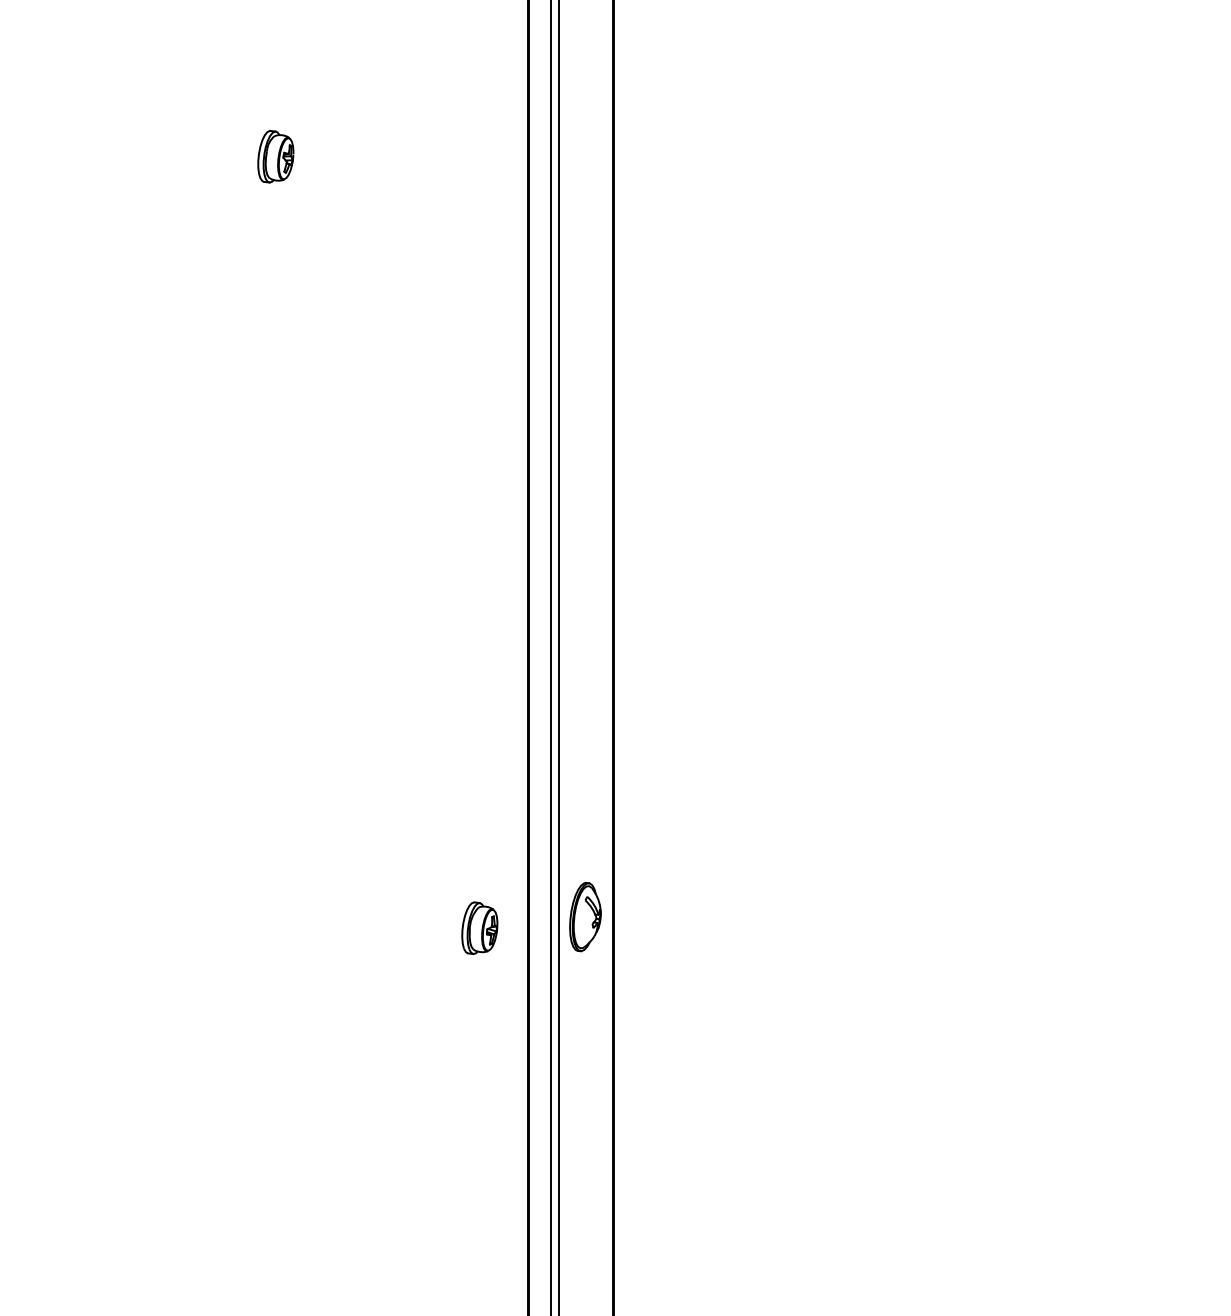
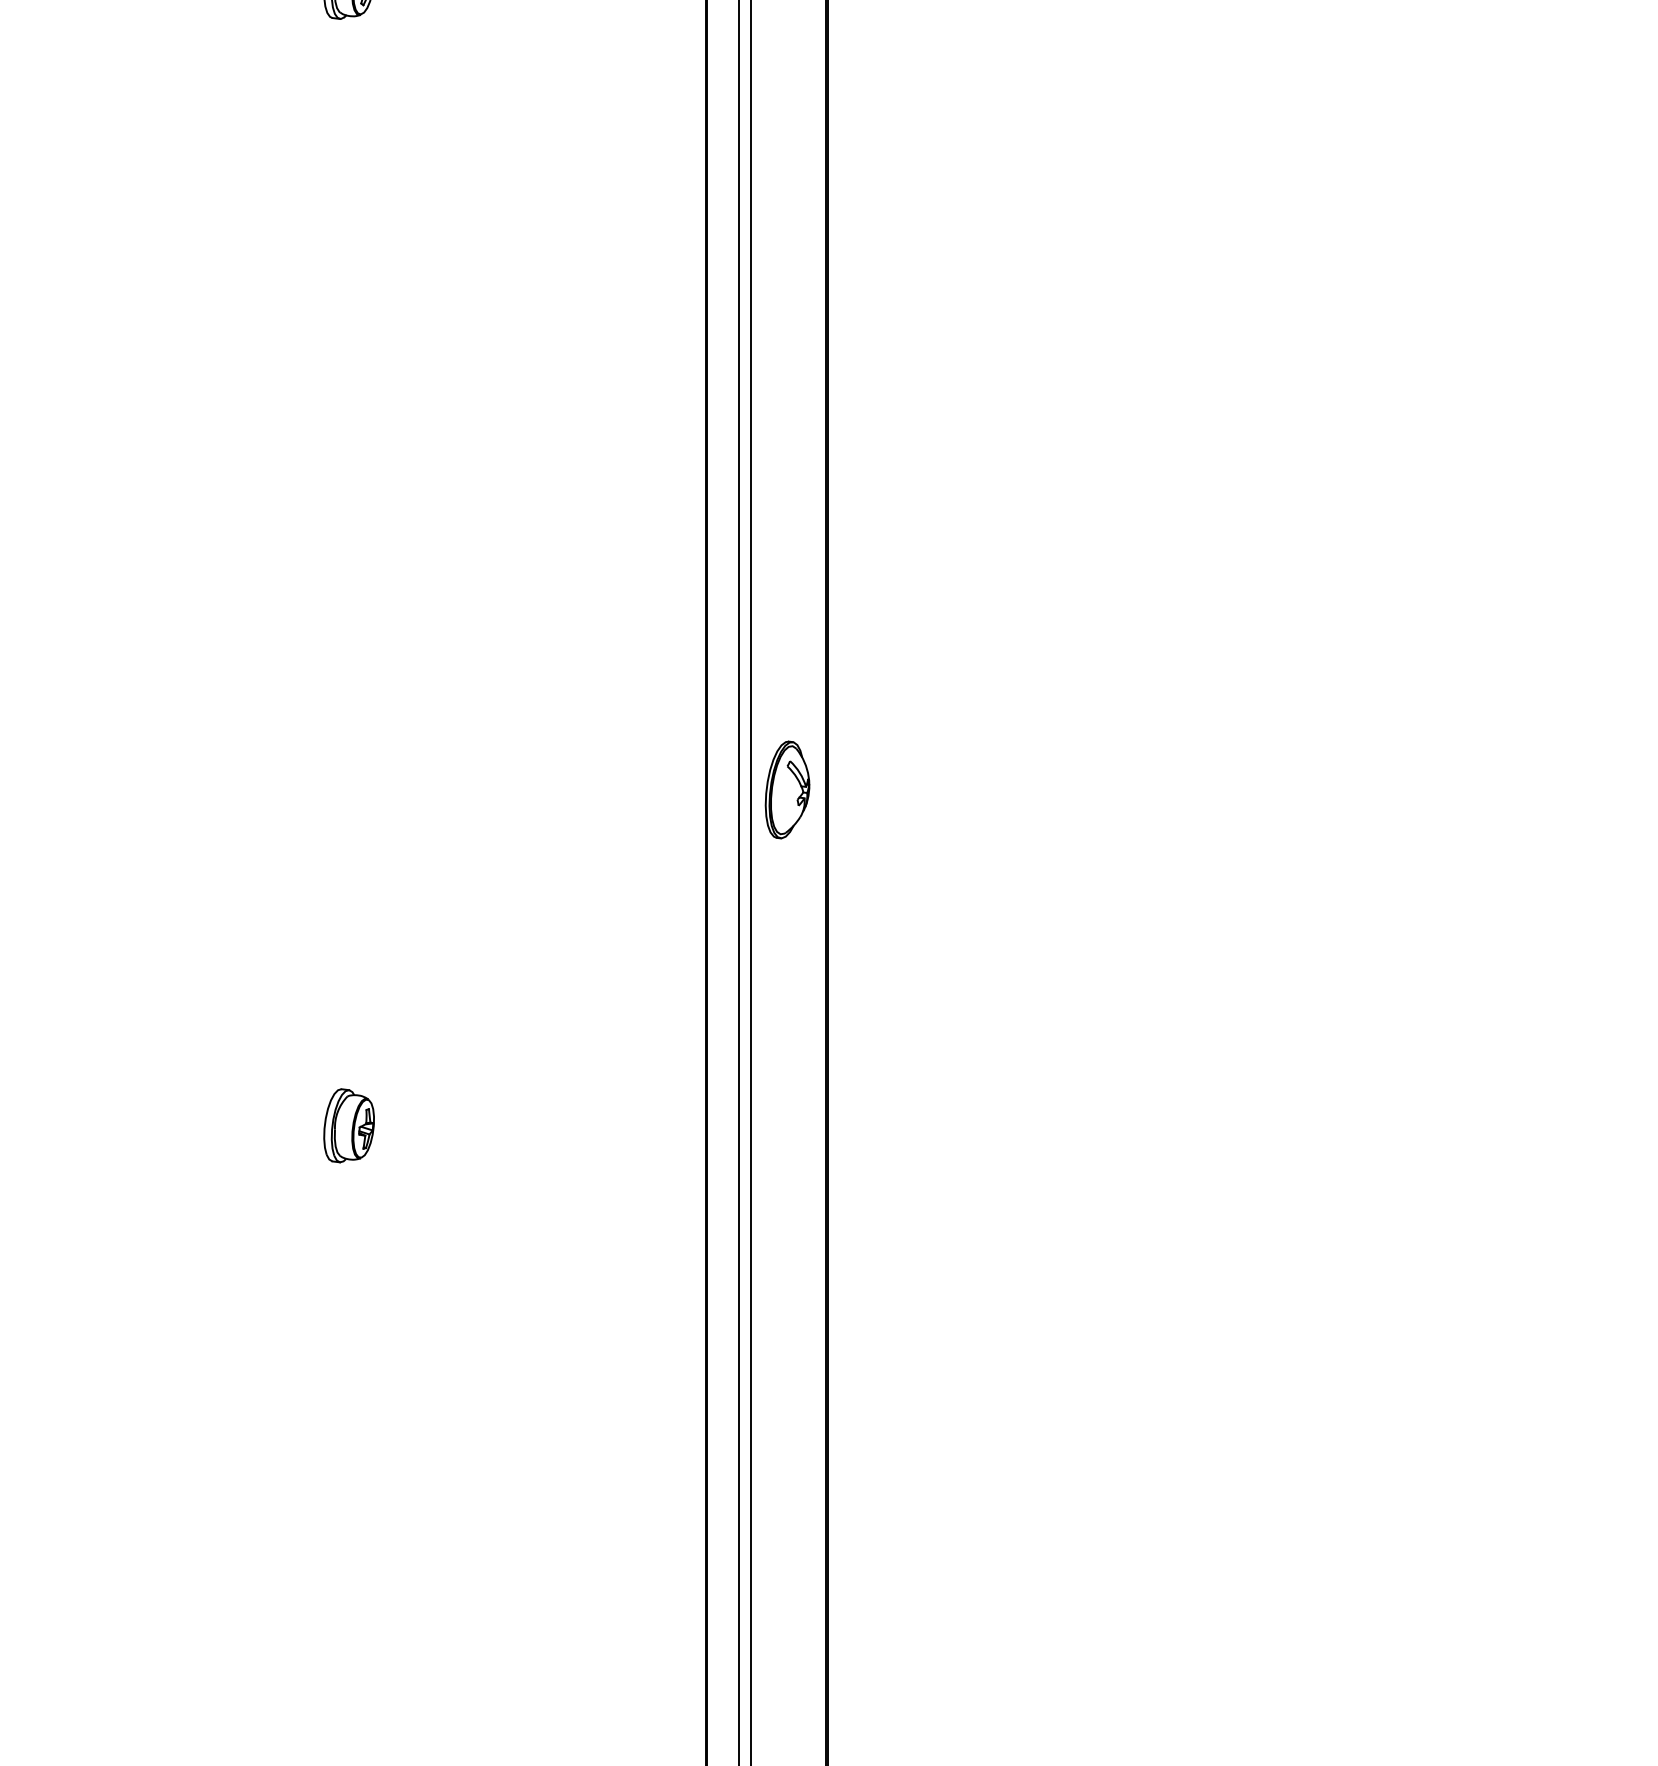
part: (585, 917) -> (787, 790), moved
part: (479, 927) -> (348, 1124), moved

